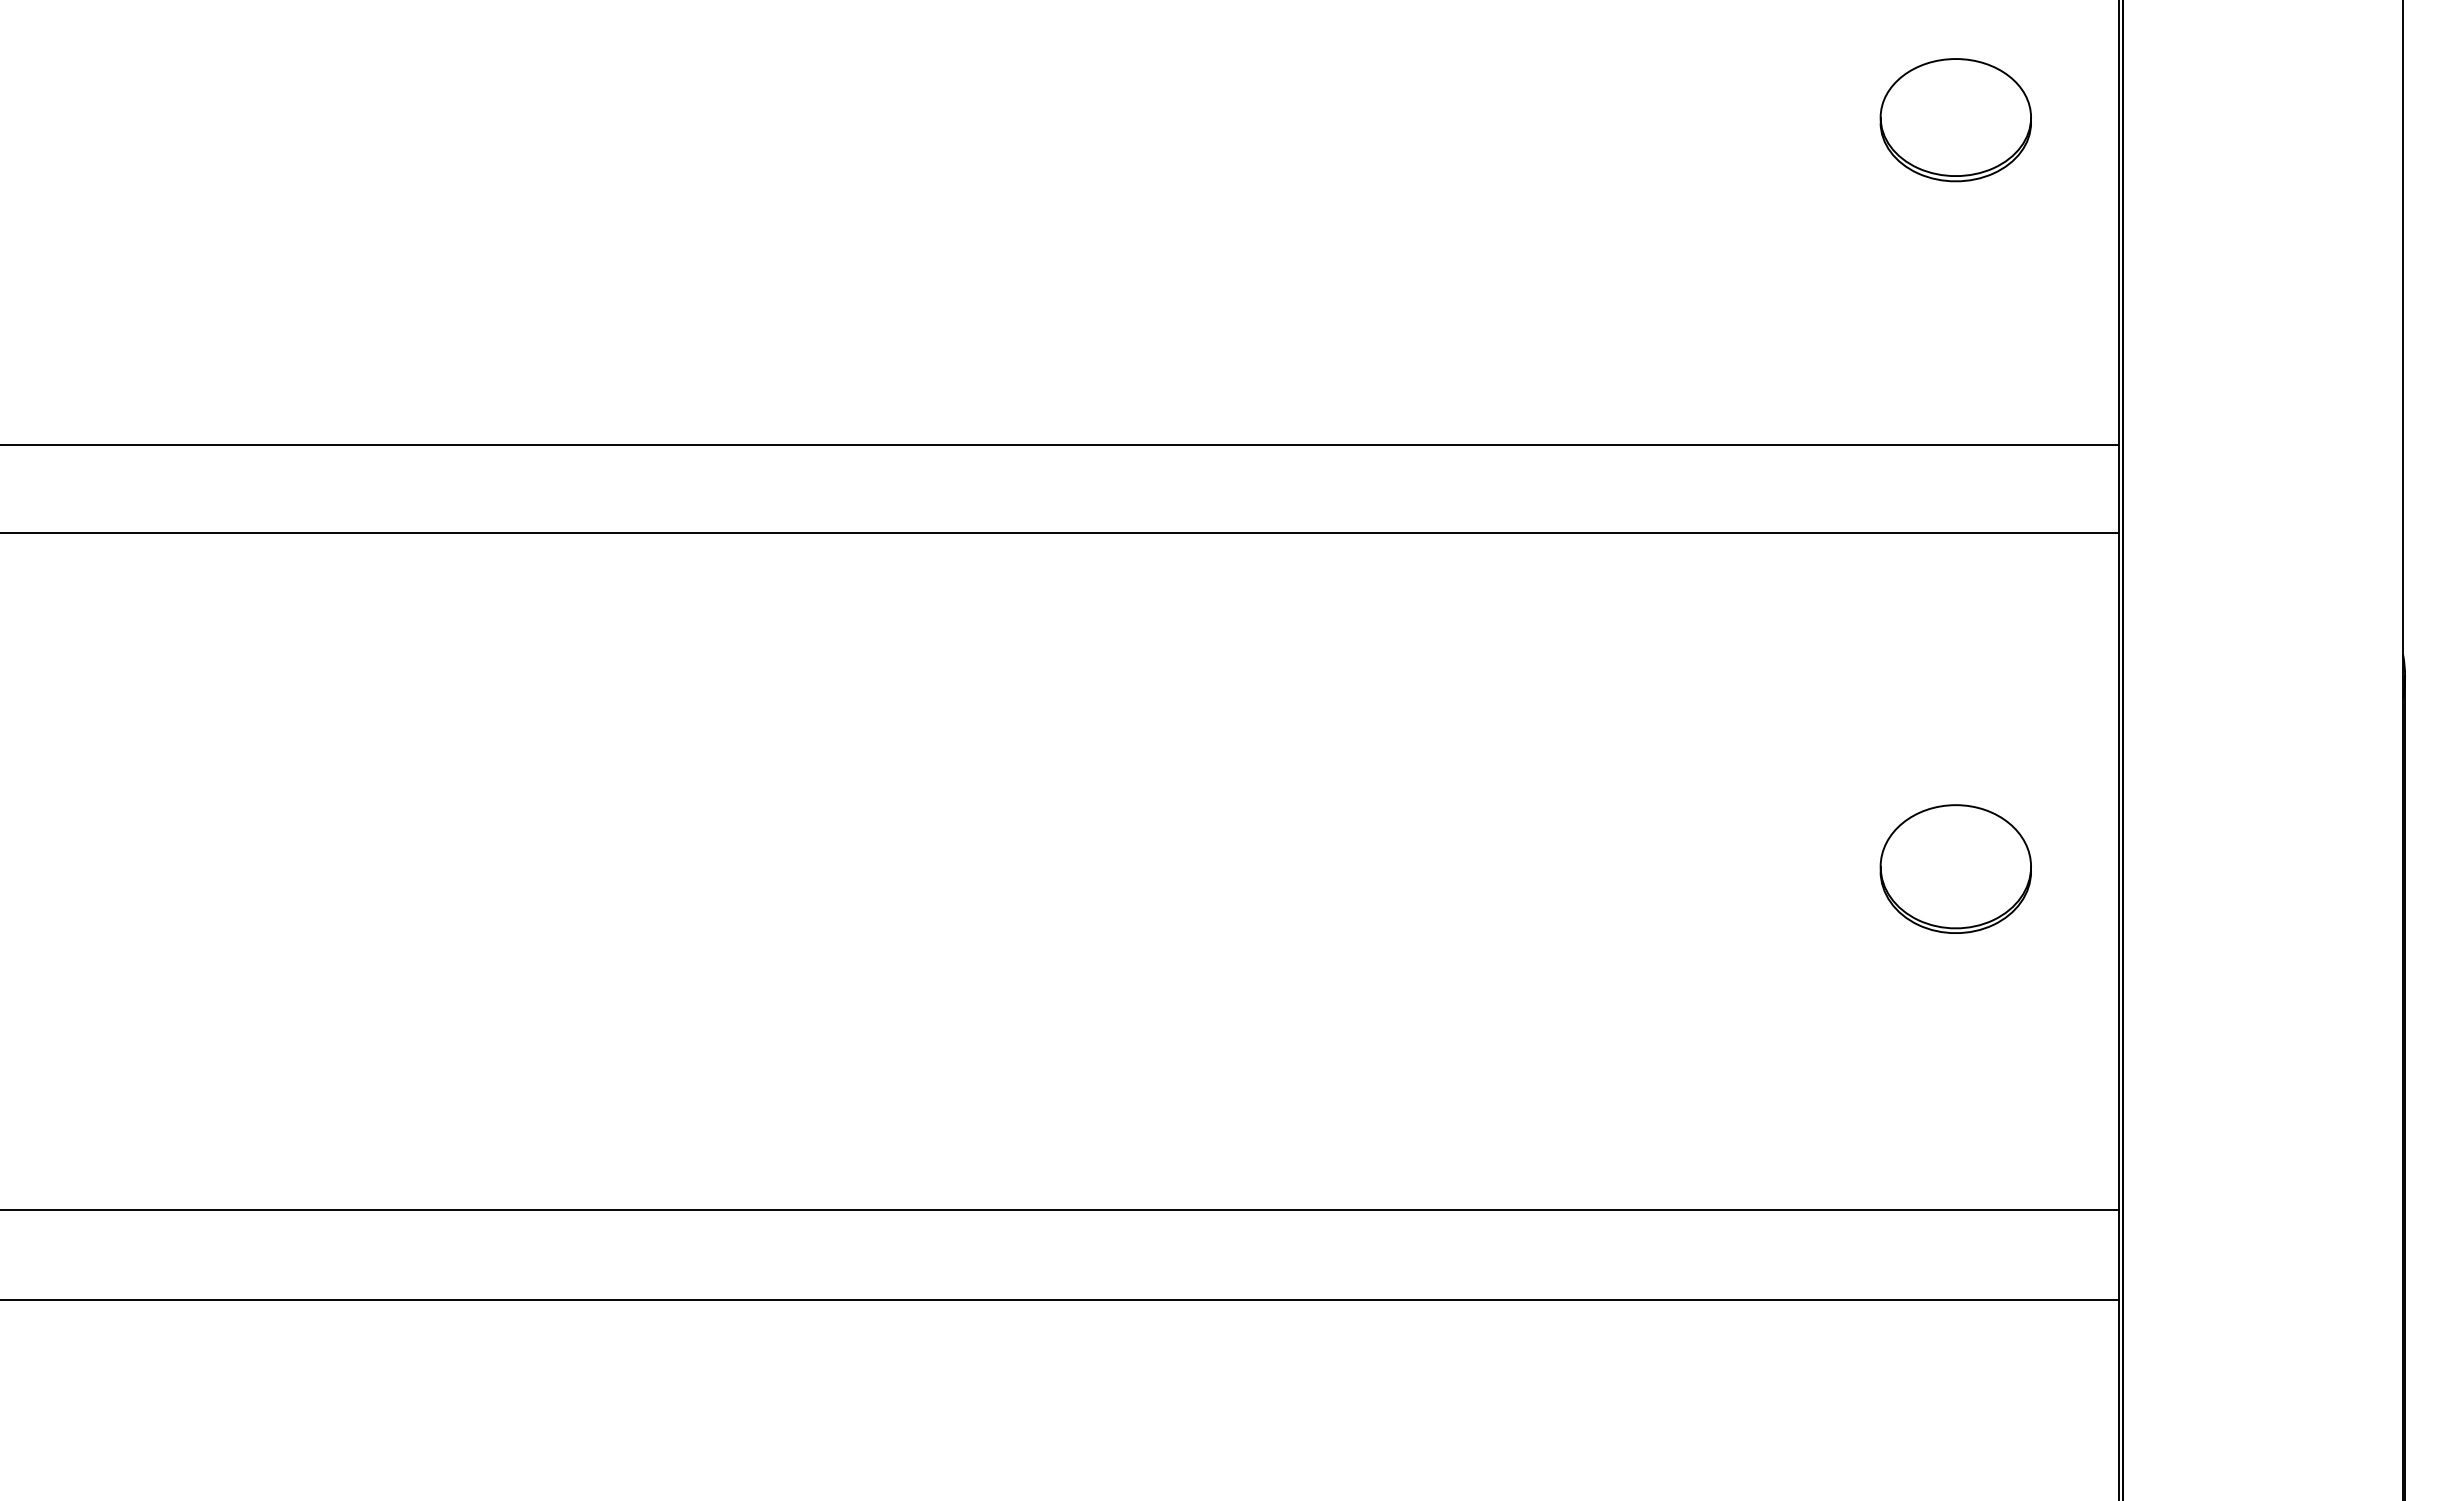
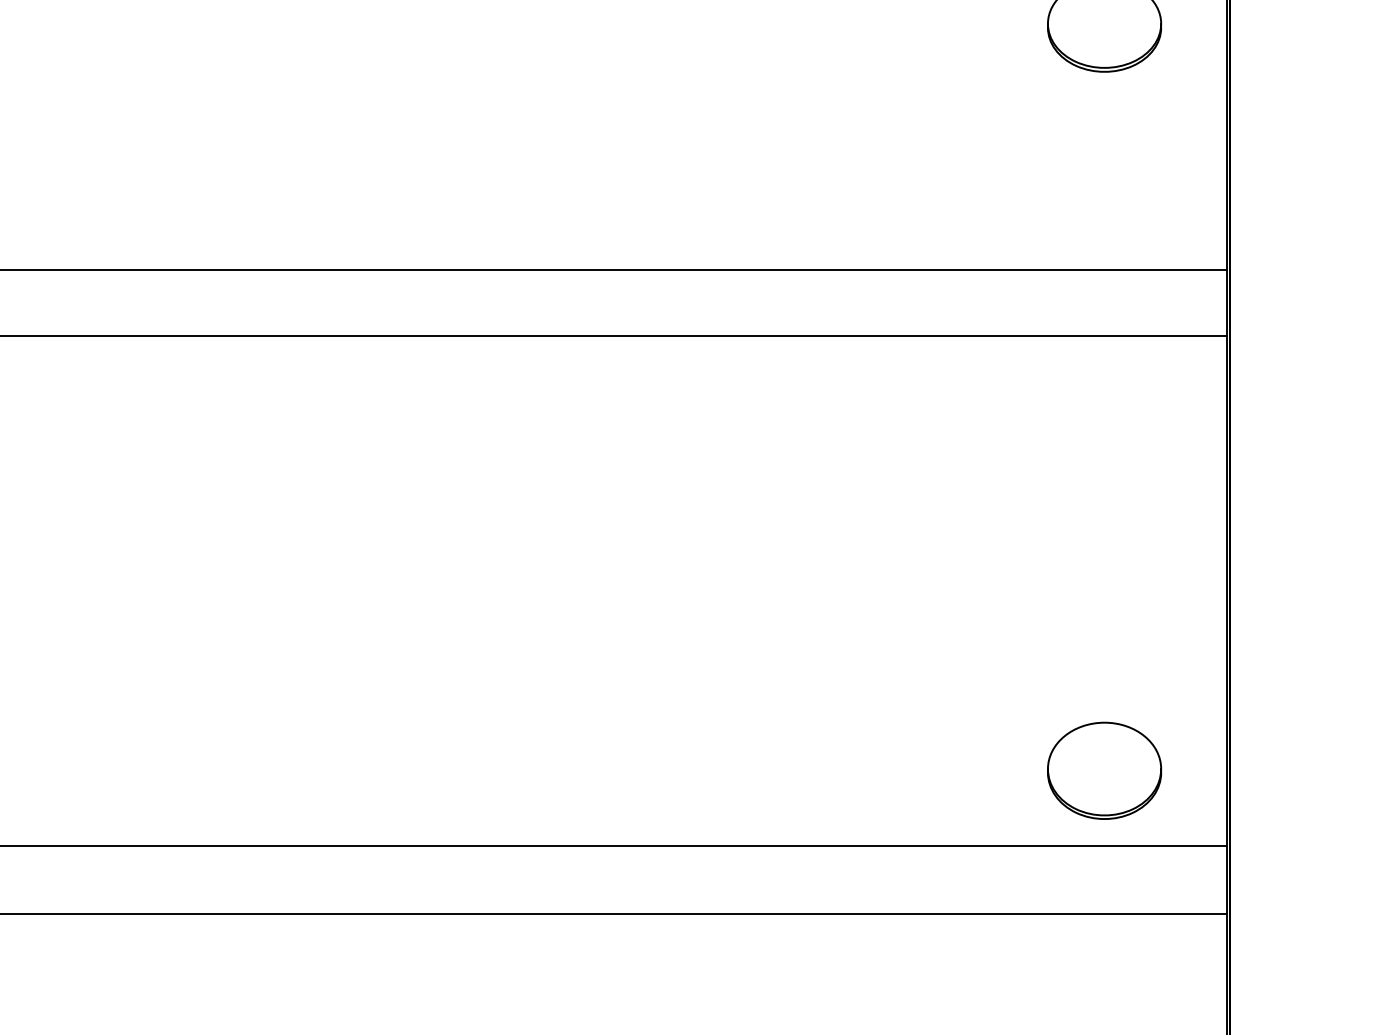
part: (1955, 868) -> (1104, 770), moved

